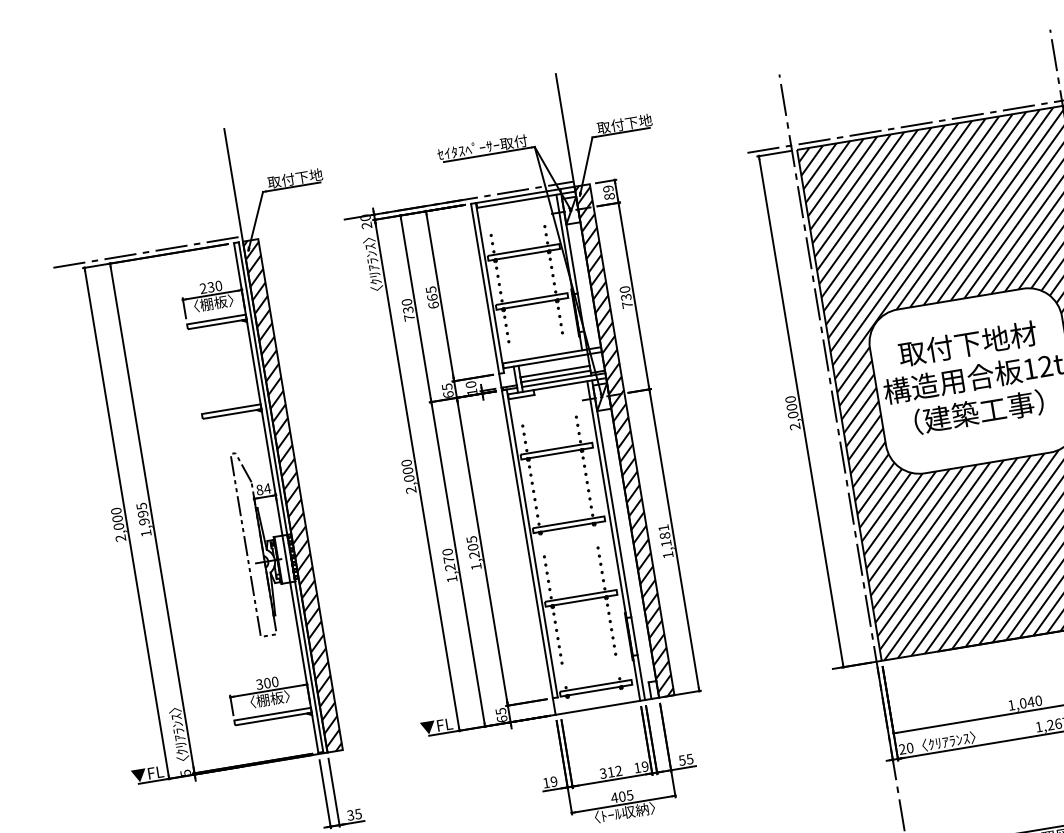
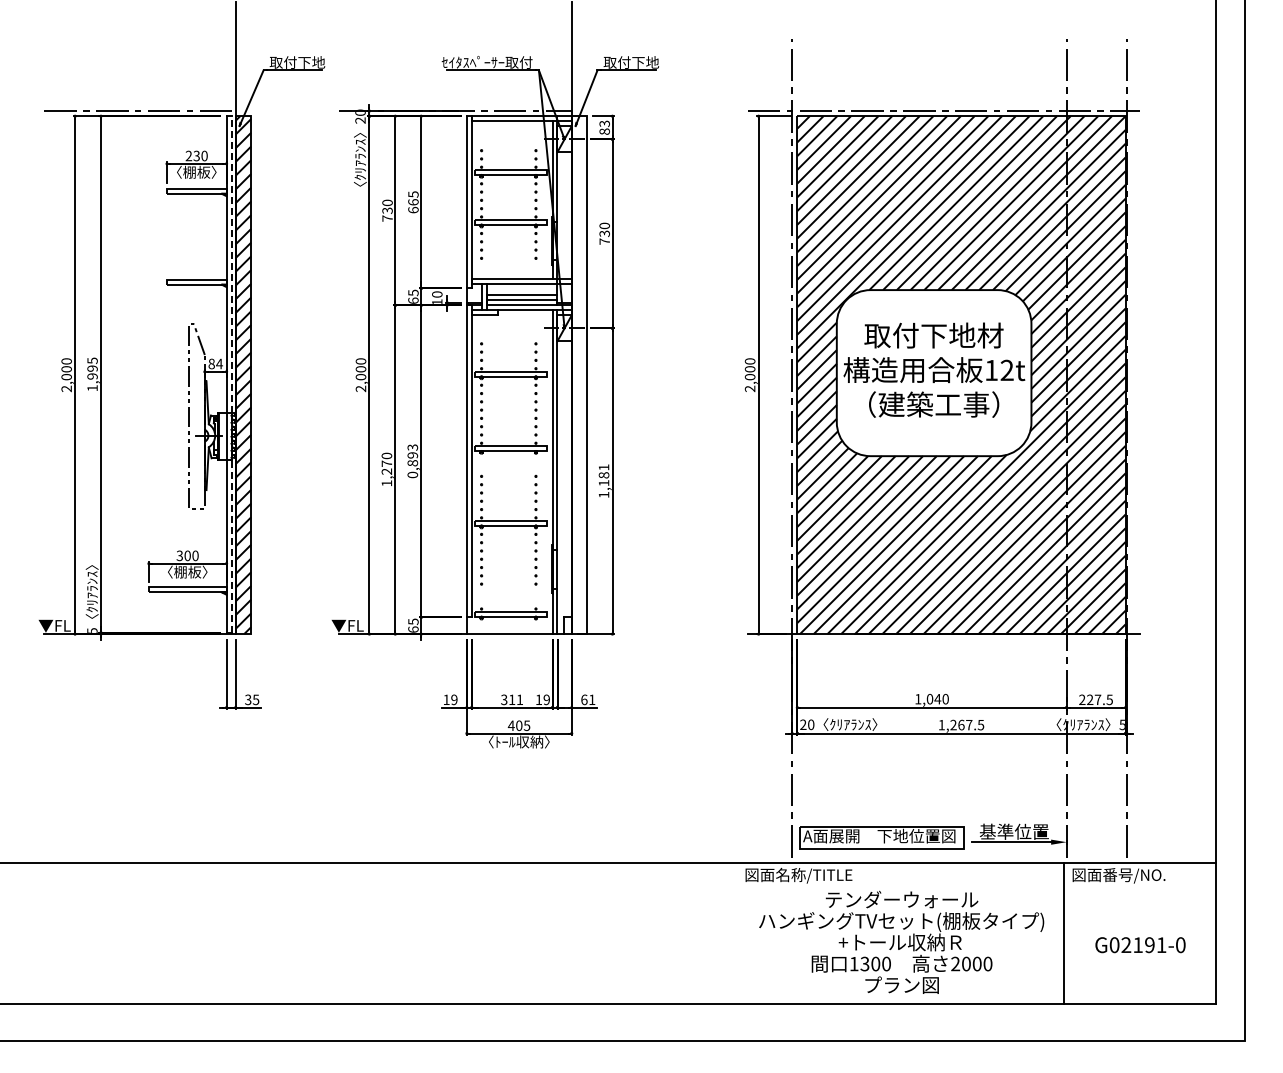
text: (608, 188) -> (604, 123), 89 -> 83
hatch: (624, 441) -> (579, 375), removed
line: (281, 497) -> (231, 374), solid -> dashed
text: (473, 553) -> (412, 461), 1,205 -> 0,893
text: (686, 759) -> (588, 699), 55 -> 61
text: (618, 770) -> (519, 699), 312 -> 311

